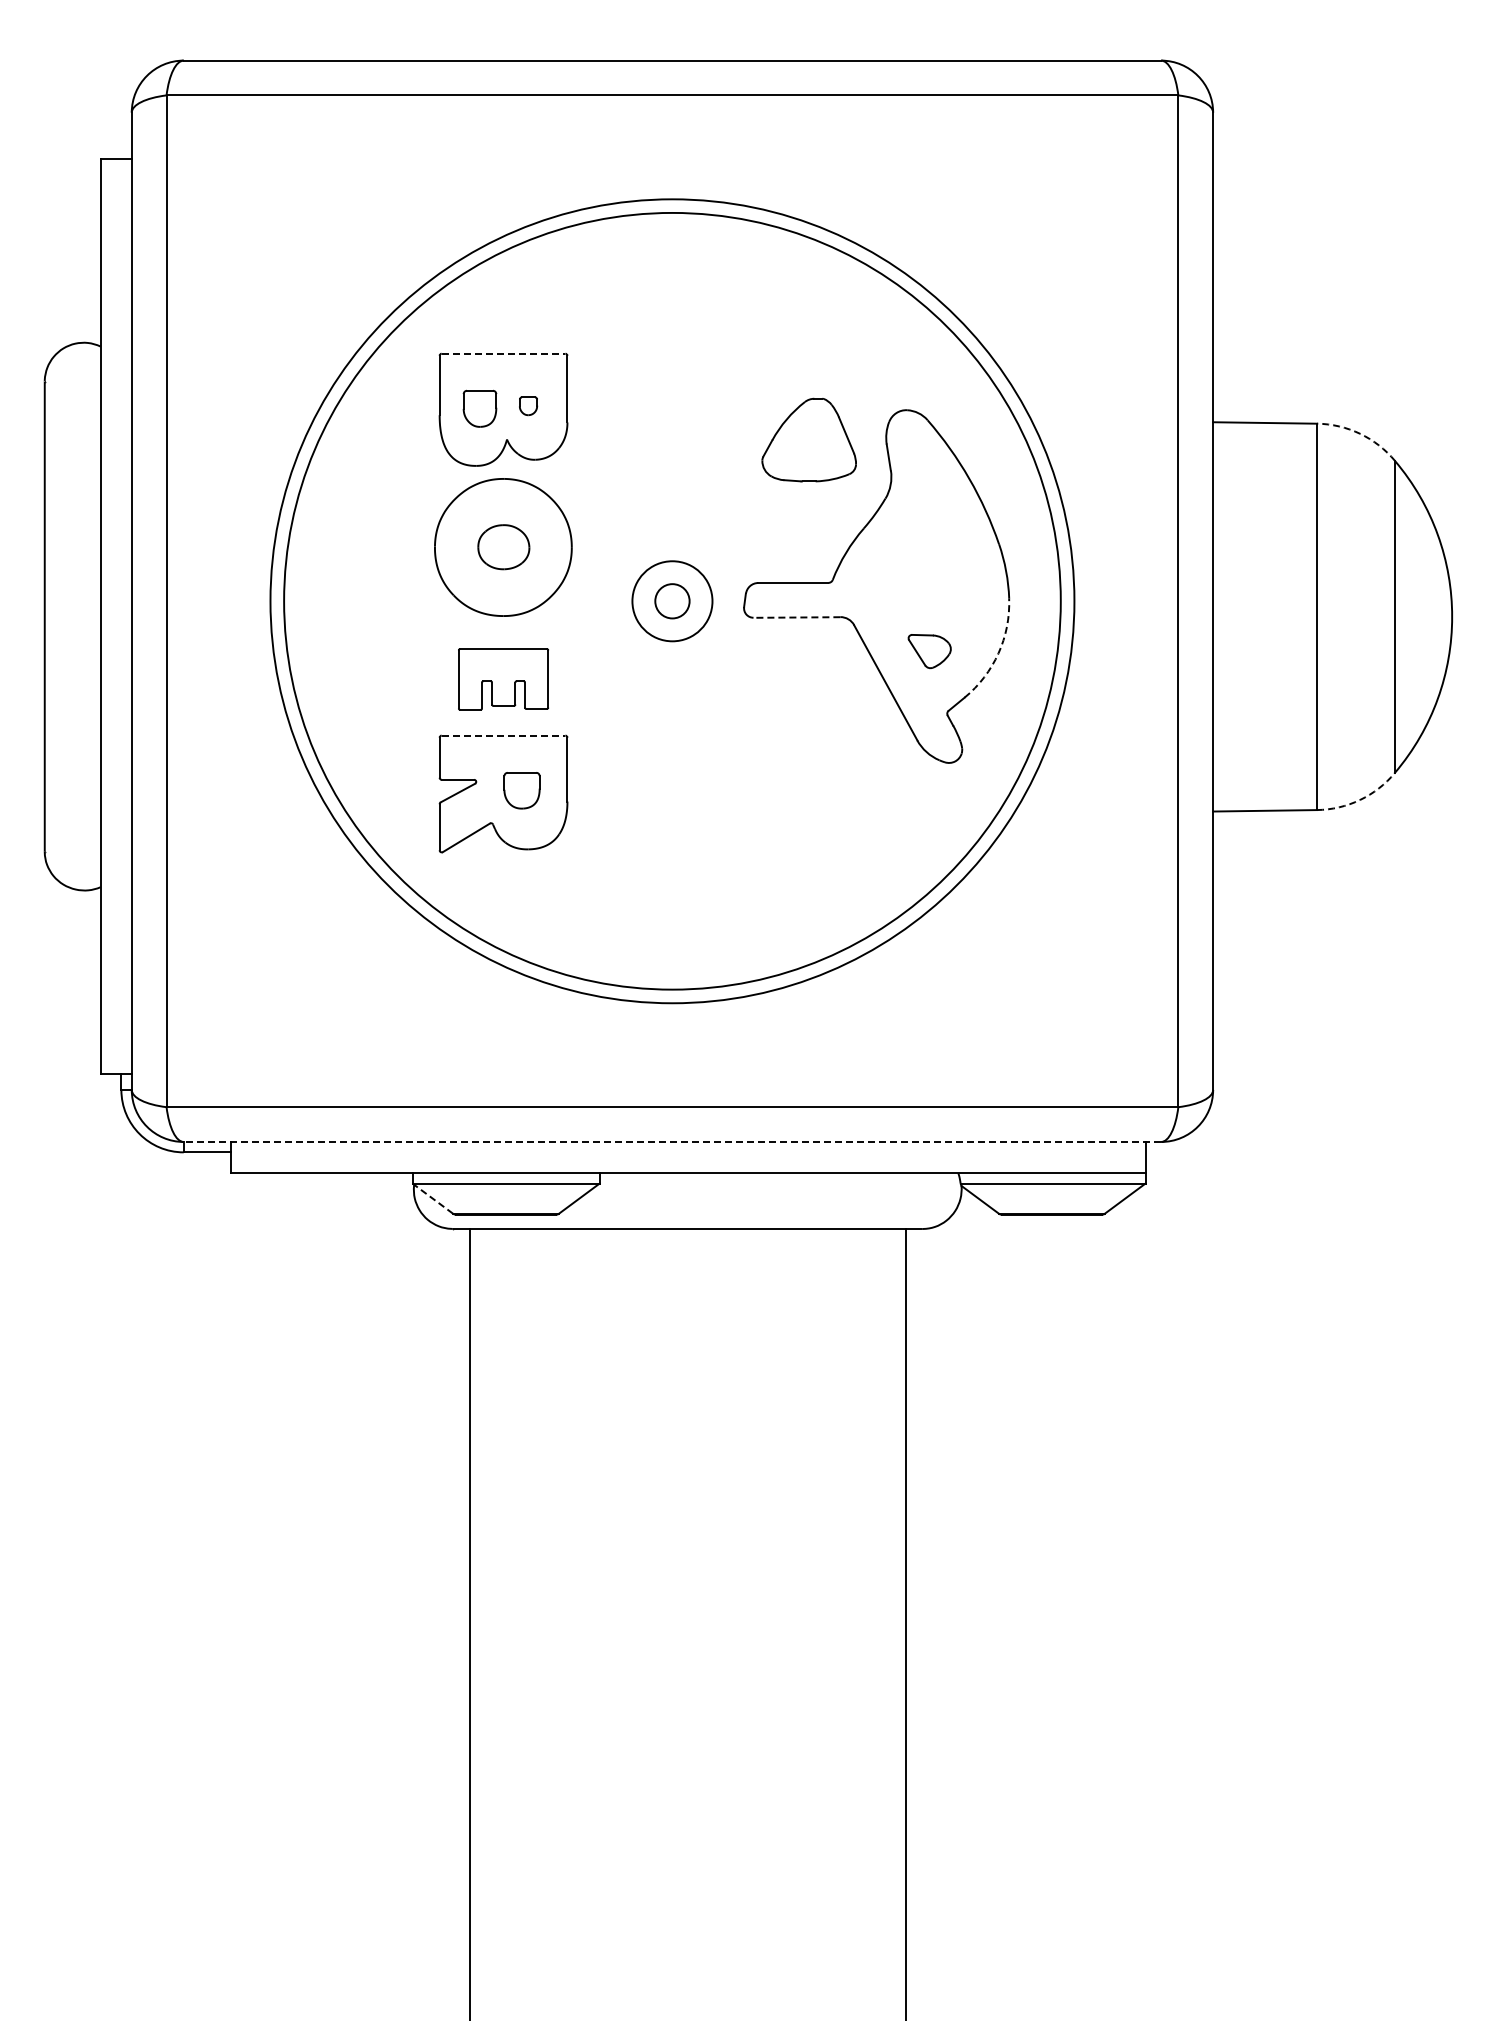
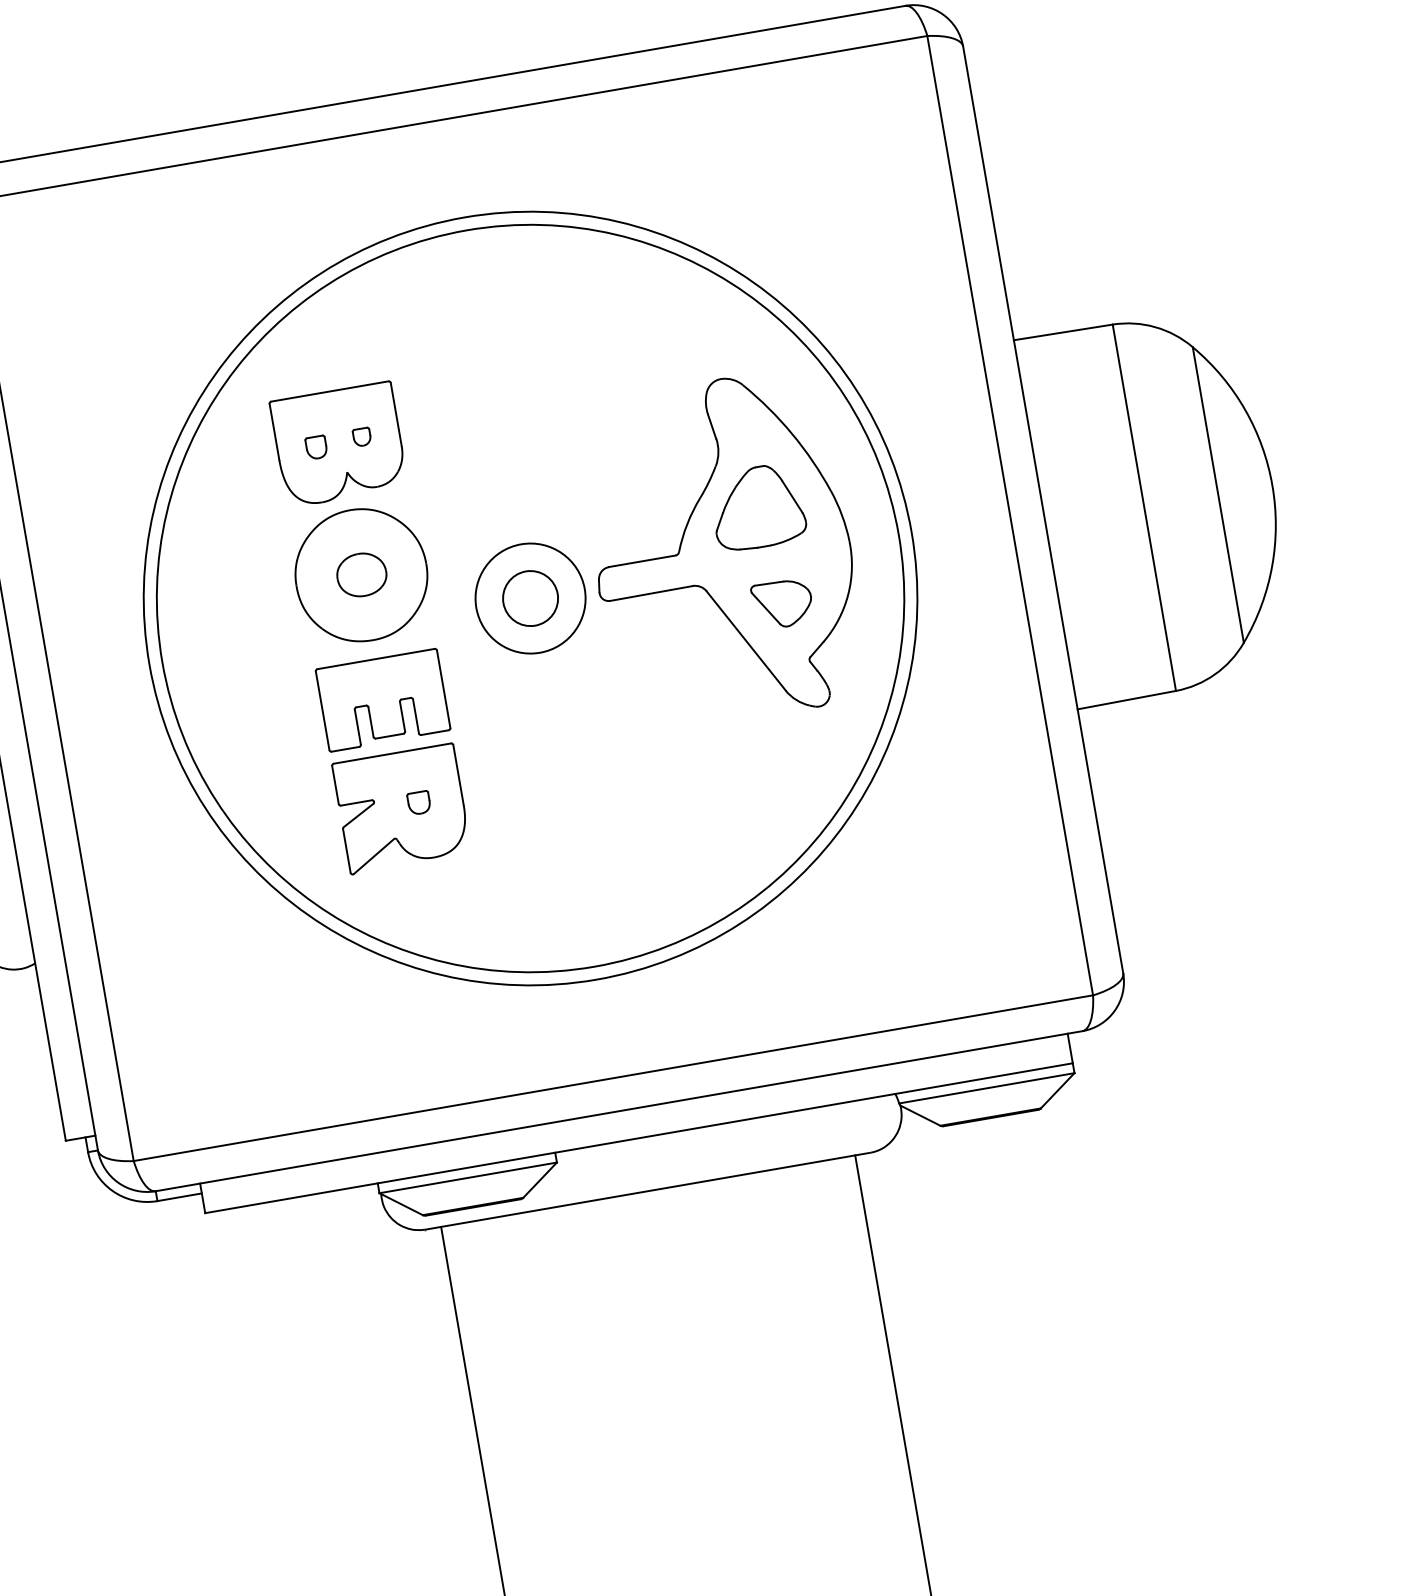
line: (503, 353) -> (329, 391), dashed -> solid
part: (479, 408) -> (316, 447), size x0.62
arc: (1360, 433) -> (1155, 326), dashed -> solid
part: (808, 439) -> (756, 506), moved
circle: (672, 600) -> (530, 597), size x1.67
circle: (672, 601) -> (530, 598), size x1.43
line: (796, 617) -> (650, 593), dashed -> solid
part: (929, 651) -> (782, 604), size x1.43
arc: (998, 653) -> (848, 594), dashed -> solid
part: (503, 679) -> (383, 700), size x1.43
line: (503, 735) -> (392, 753), dashed -> solid
part: (522, 791) -> (419, 803), size x0.62
arc: (1360, 800) -> (1215, 674), dashed -> solid
line: (672, 1141) -> (619, 1110), dashed -> solid
line: (432, 1198) -> (400, 1204), dashed -> solid

